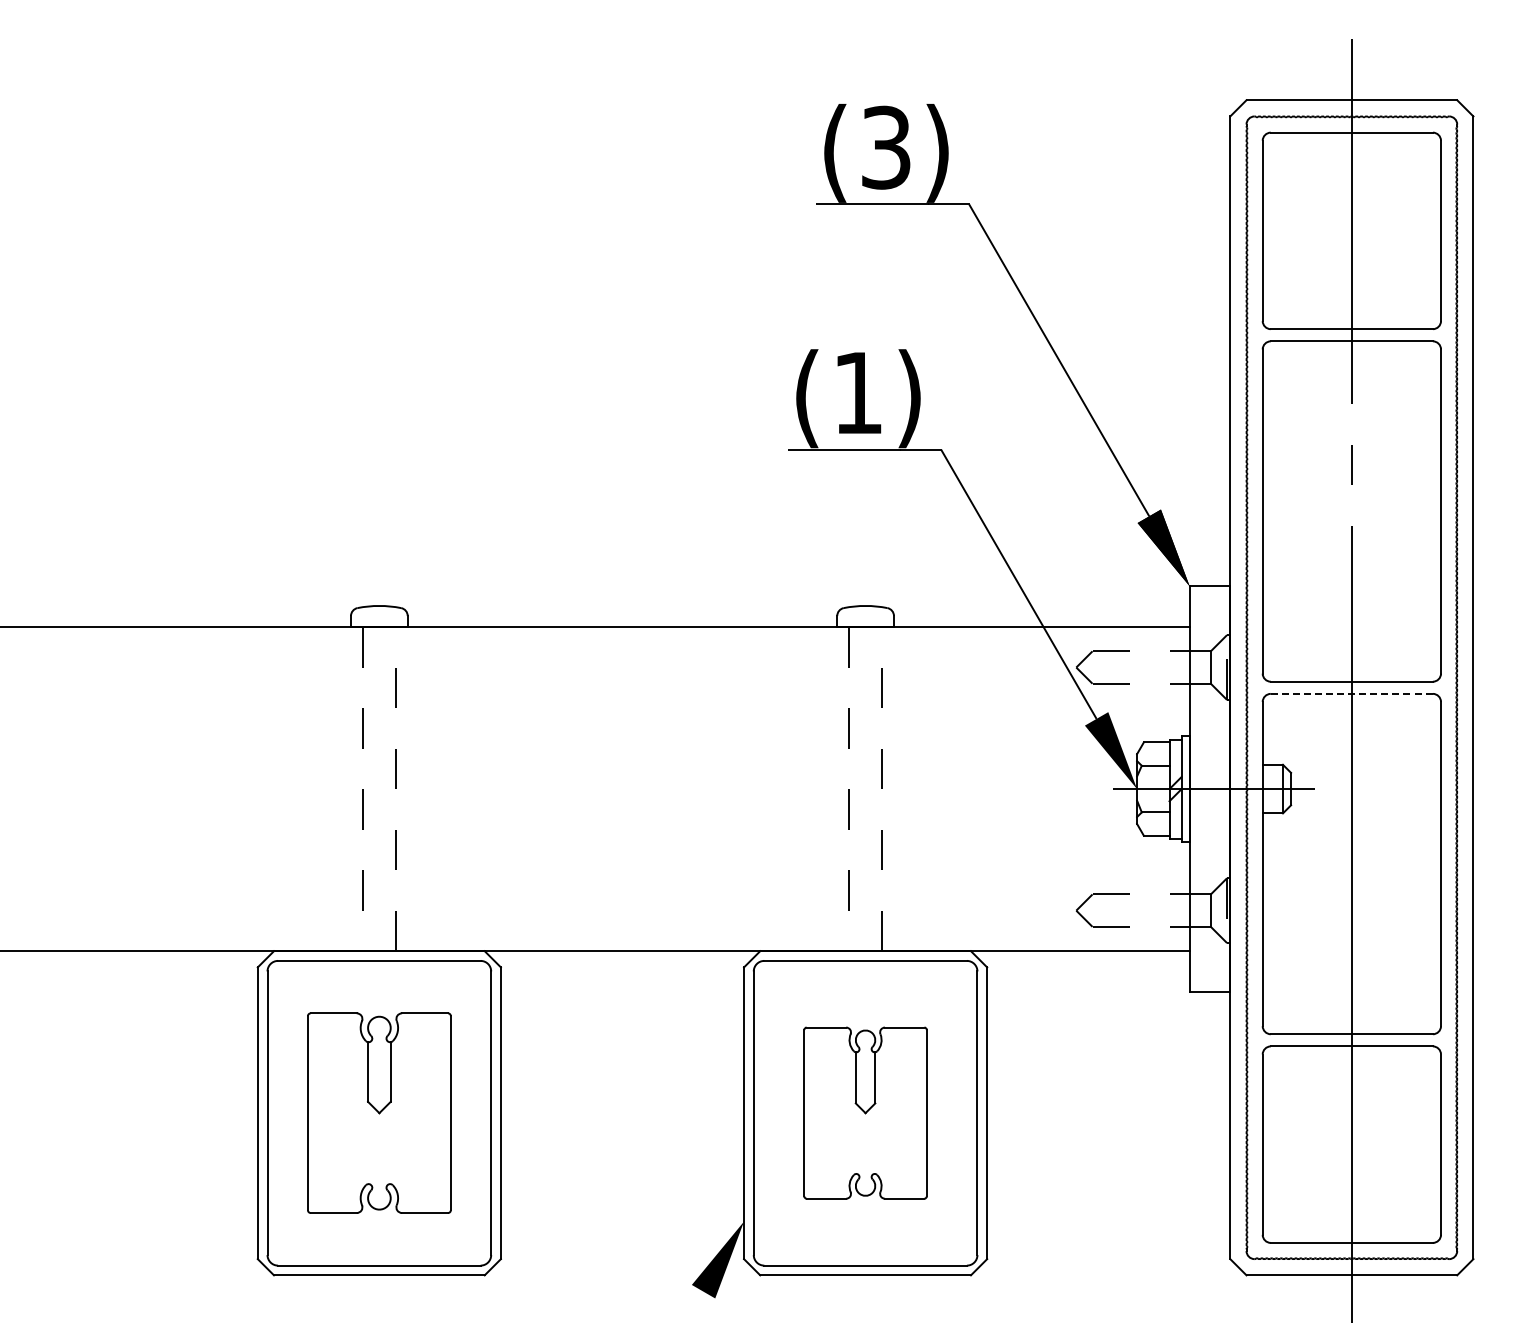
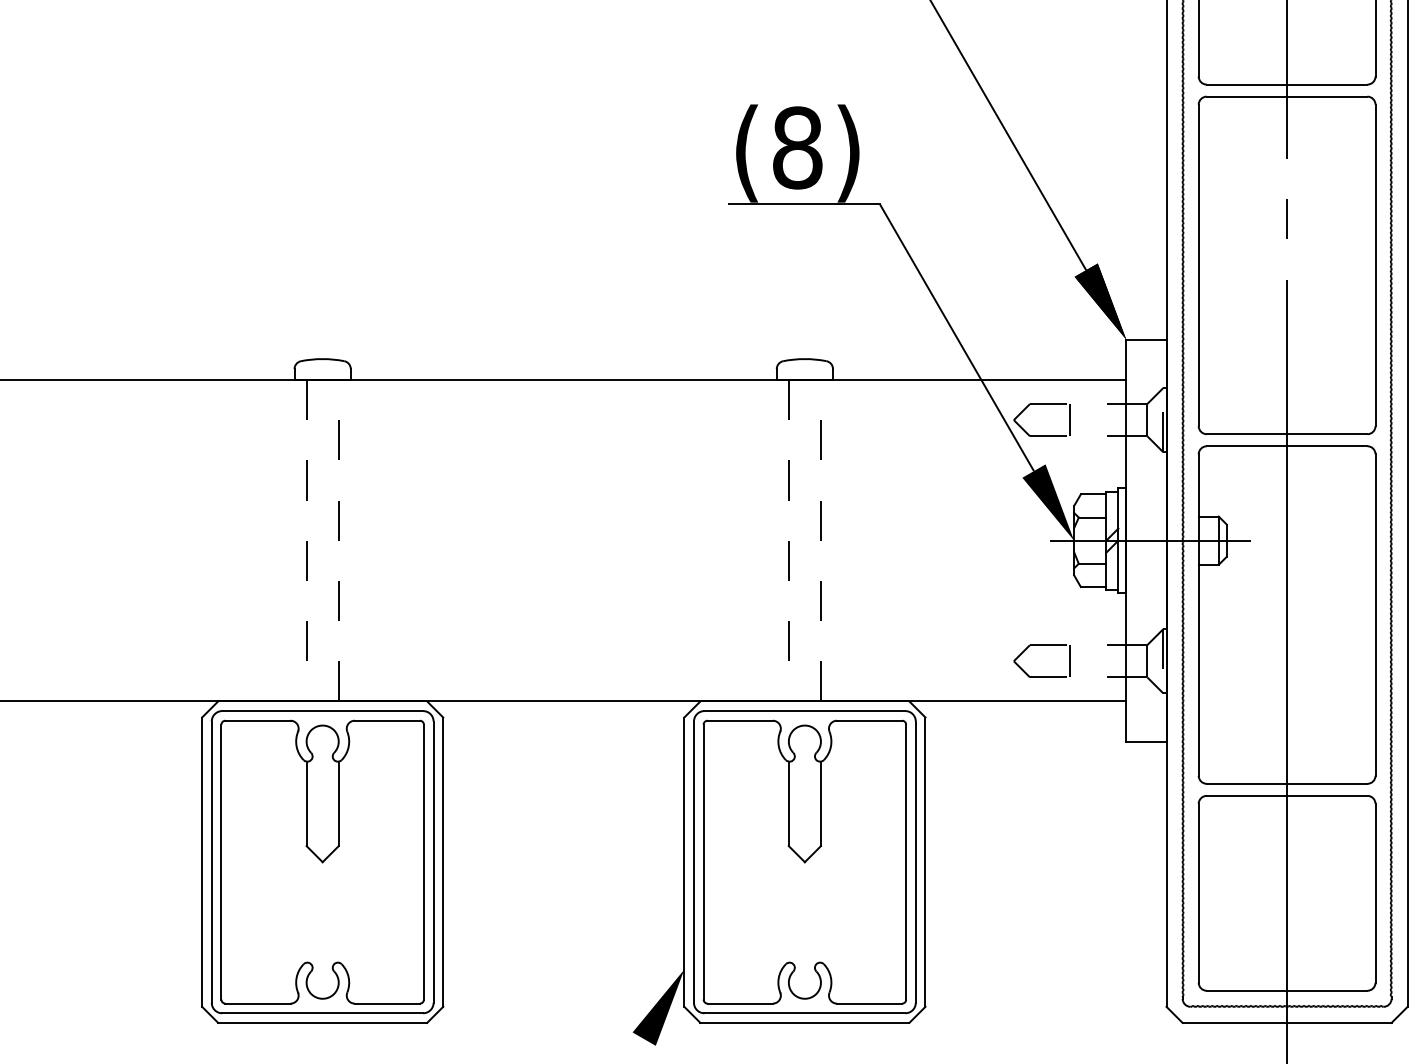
text: (858, 393) -> (797, 148), (1) -> (8)
line: (1133, 667) -> (1070, 420), added
line: (1352, 693) -> (1287, 445), dashed -> solid
line: (1133, 910) -> (1070, 661), added
part: (379, 1112) -> (322, 861), size x1.43
part: (865, 1112) -> (804, 861), size x1.67

